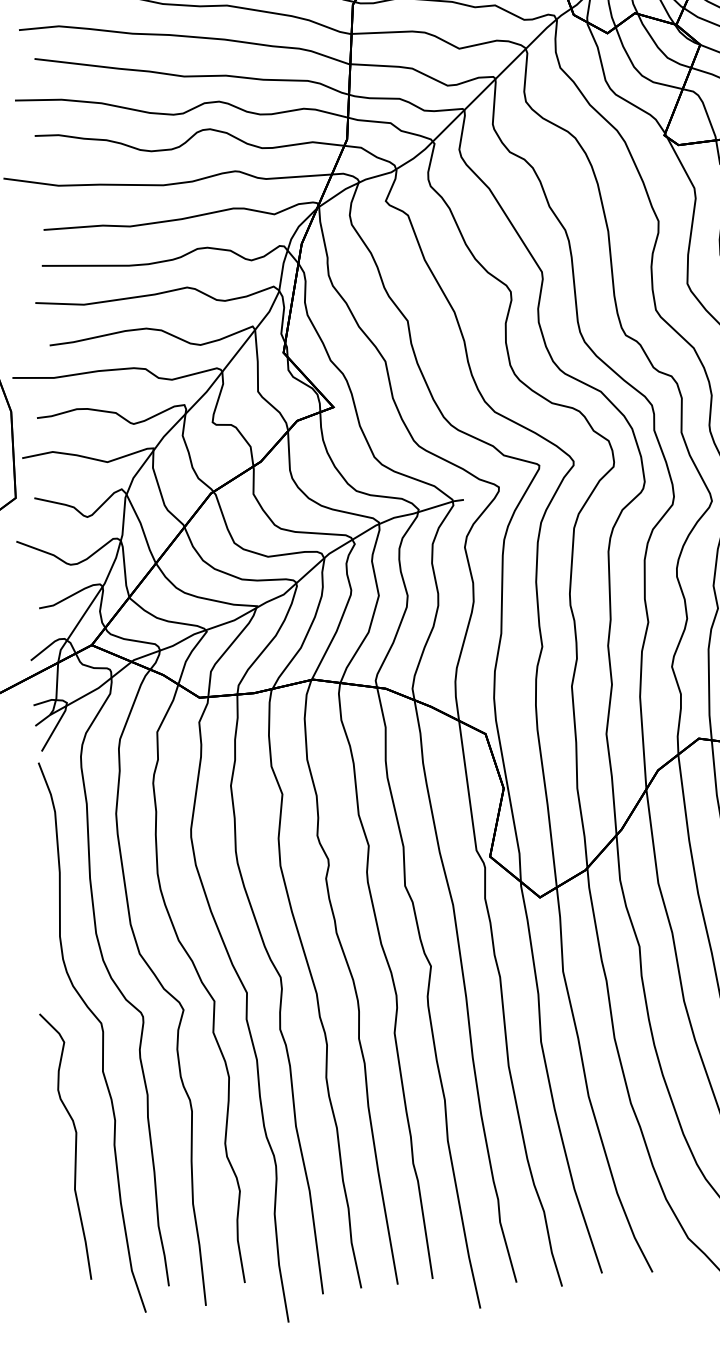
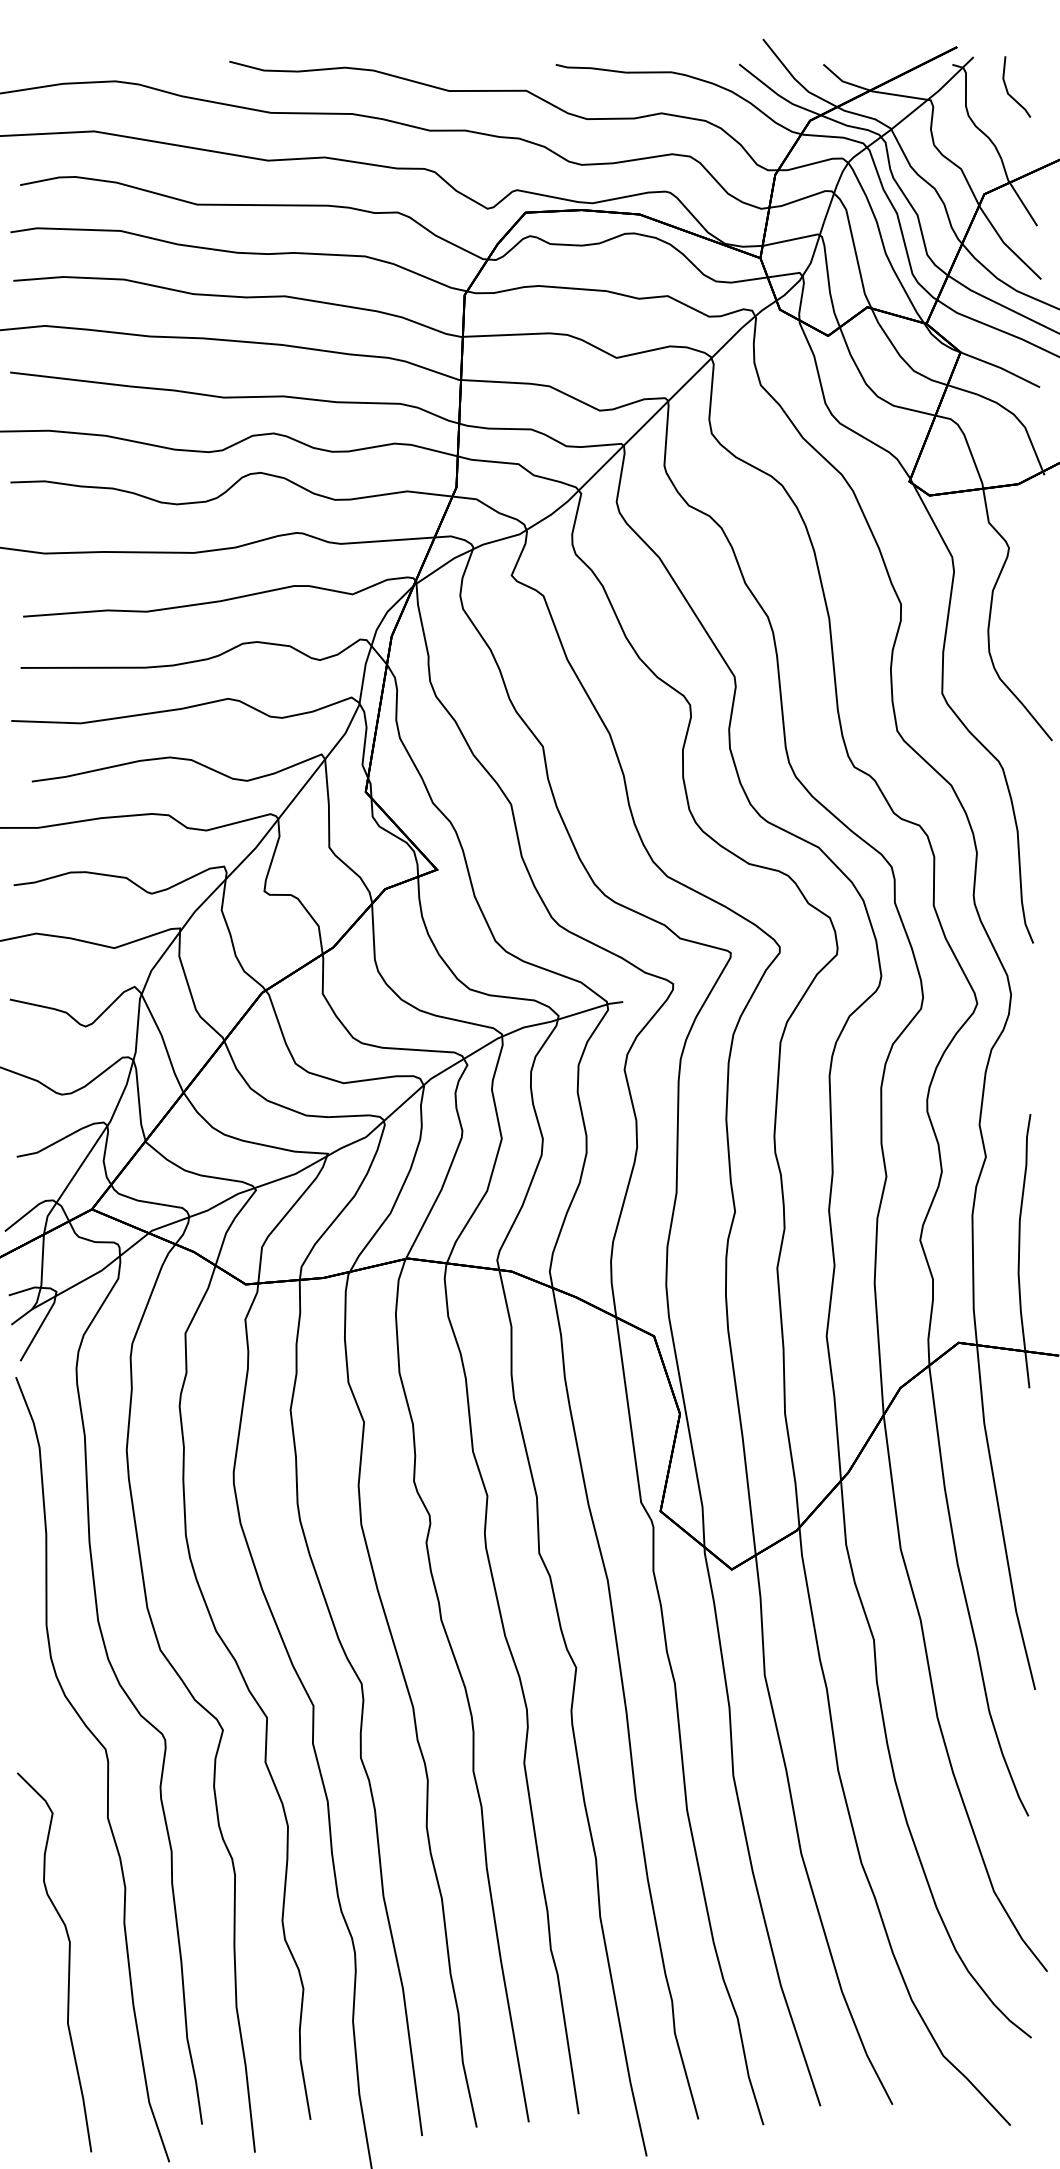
curve: (75, 1146) -> (68, 1962), moved

